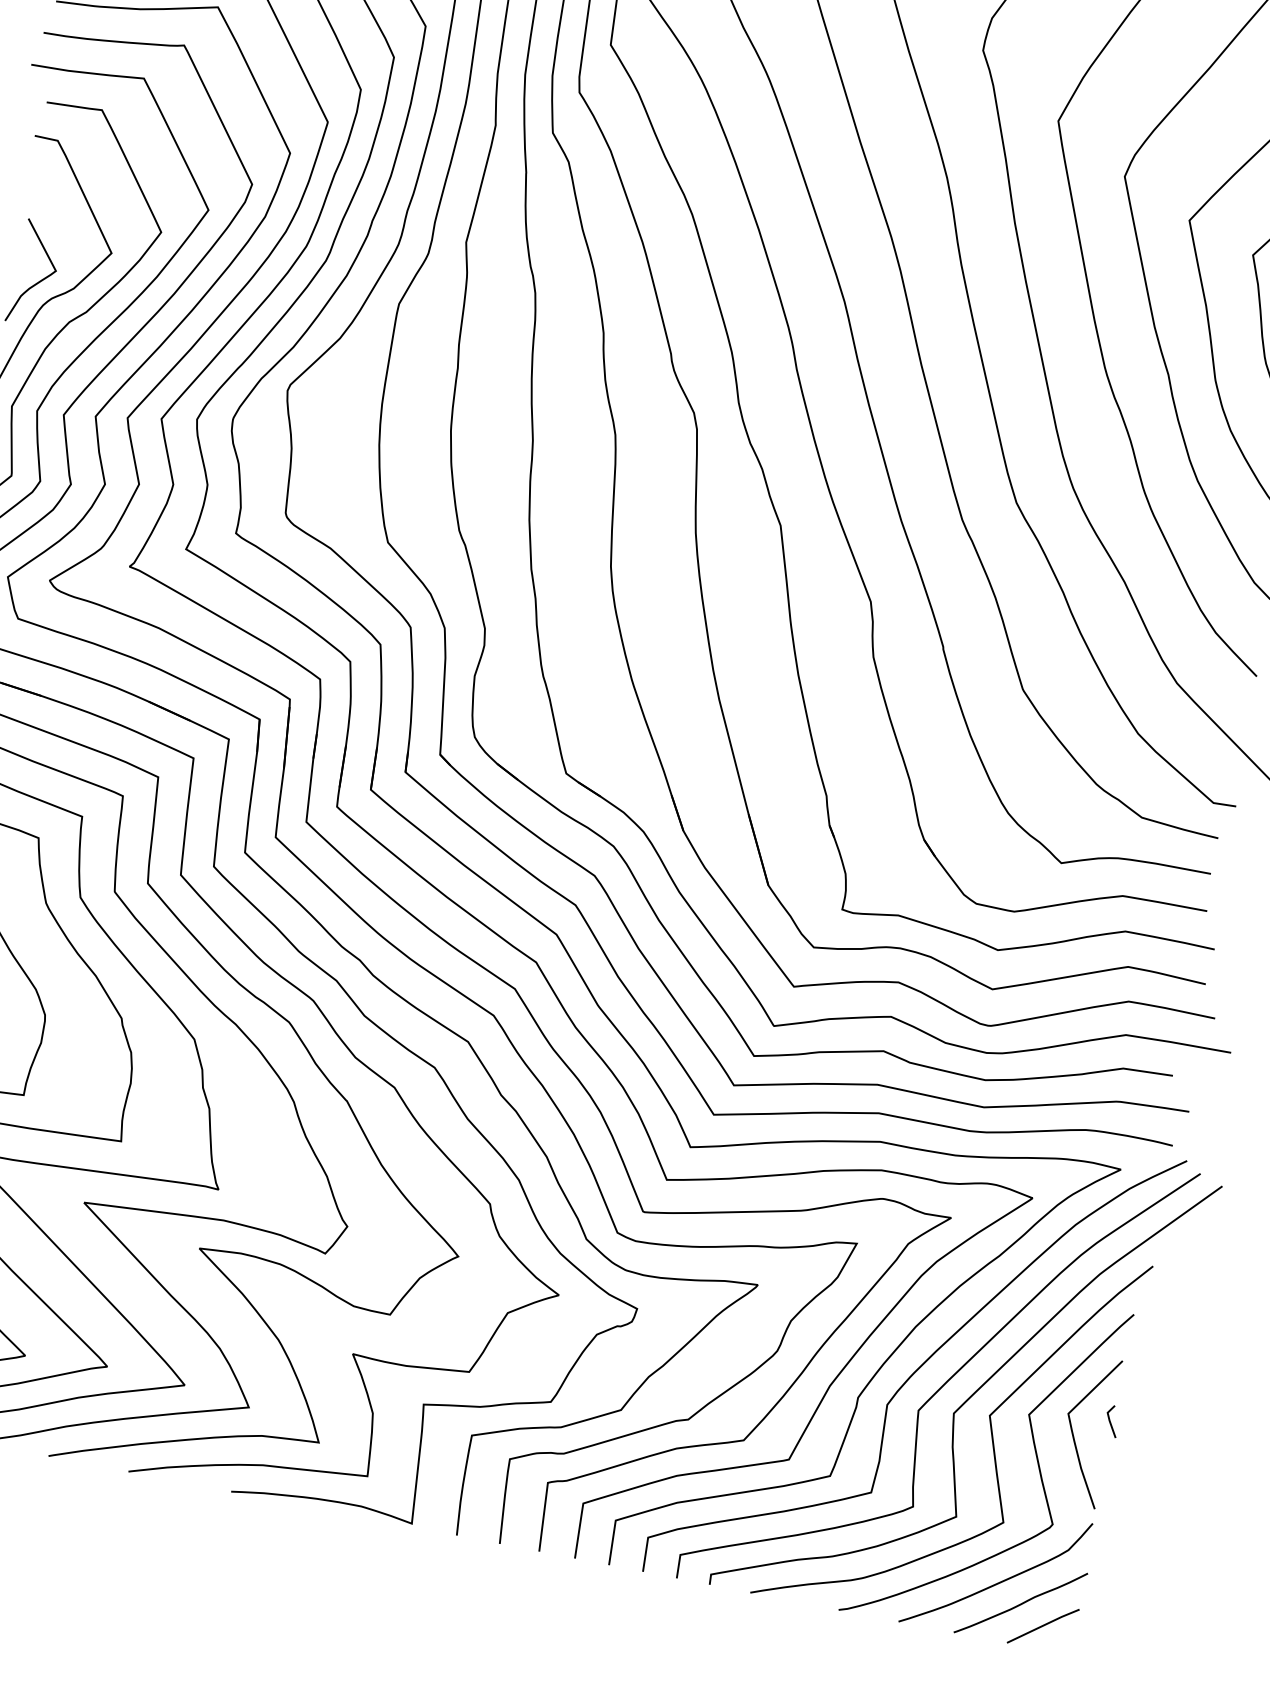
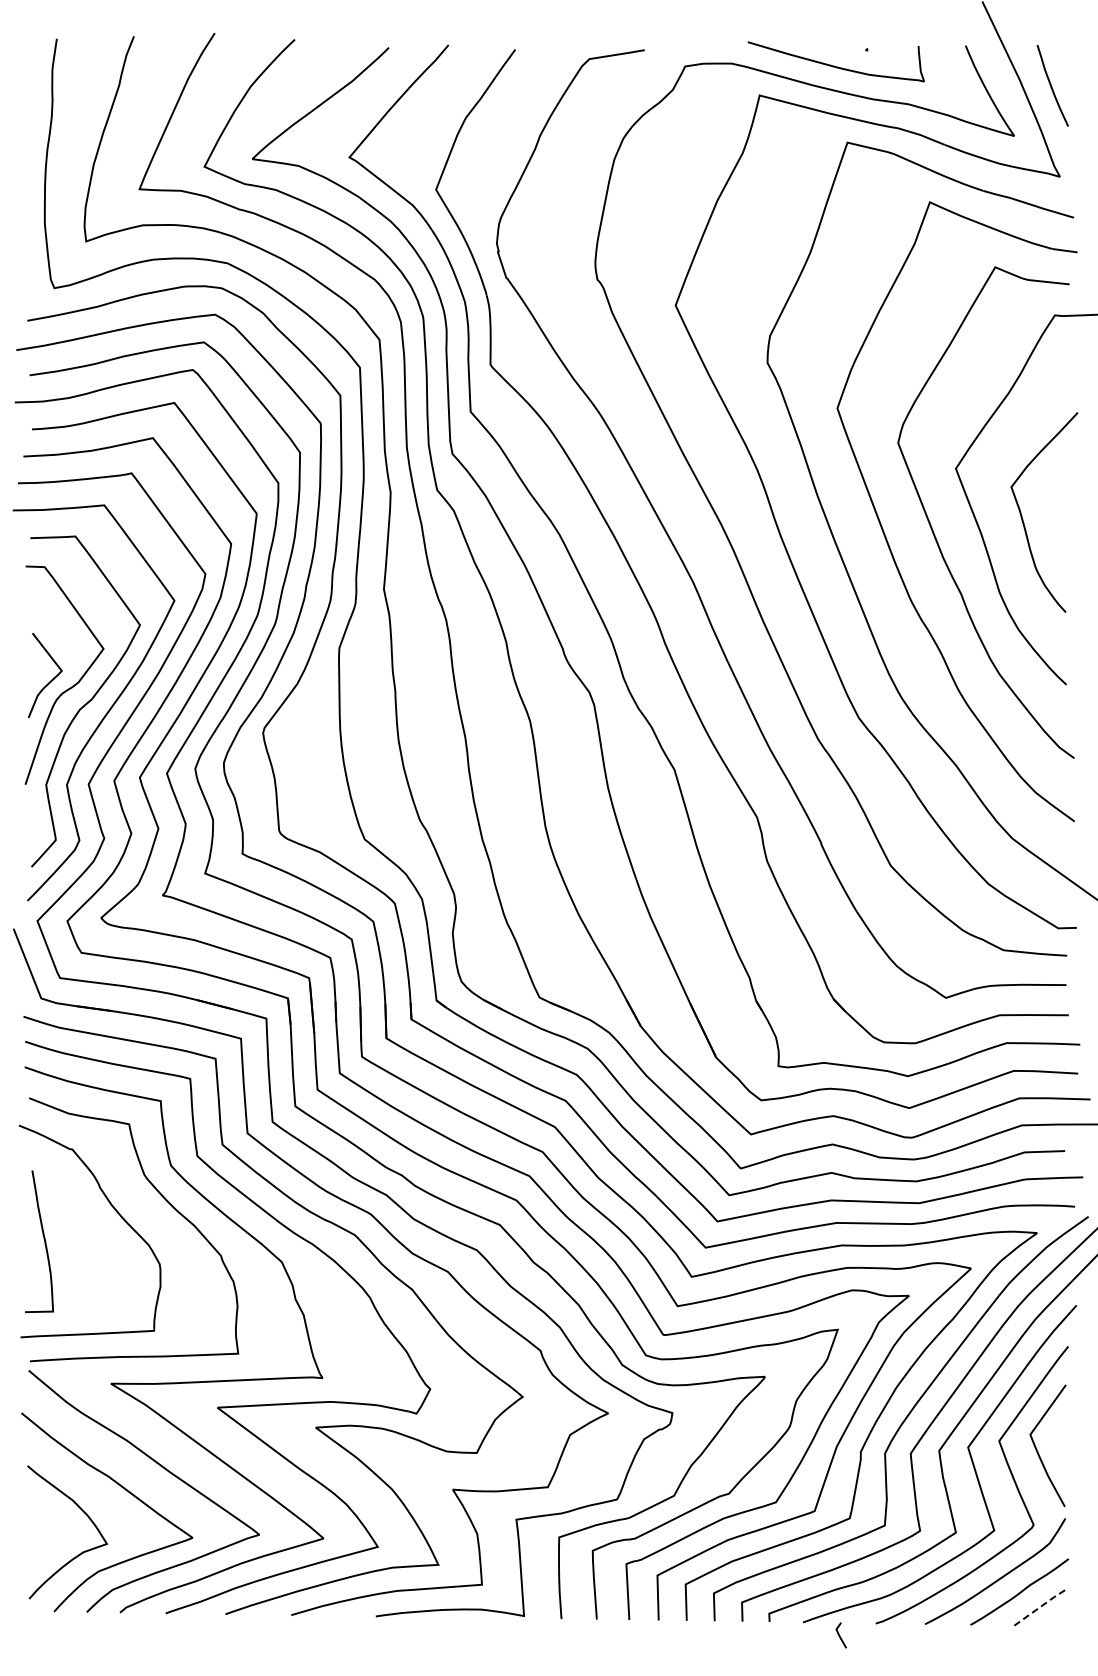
line: (1111, 1421) -> (840, 1635), moved
line: (1044, 1625) -> (1041, 1606), solid -> dashed

